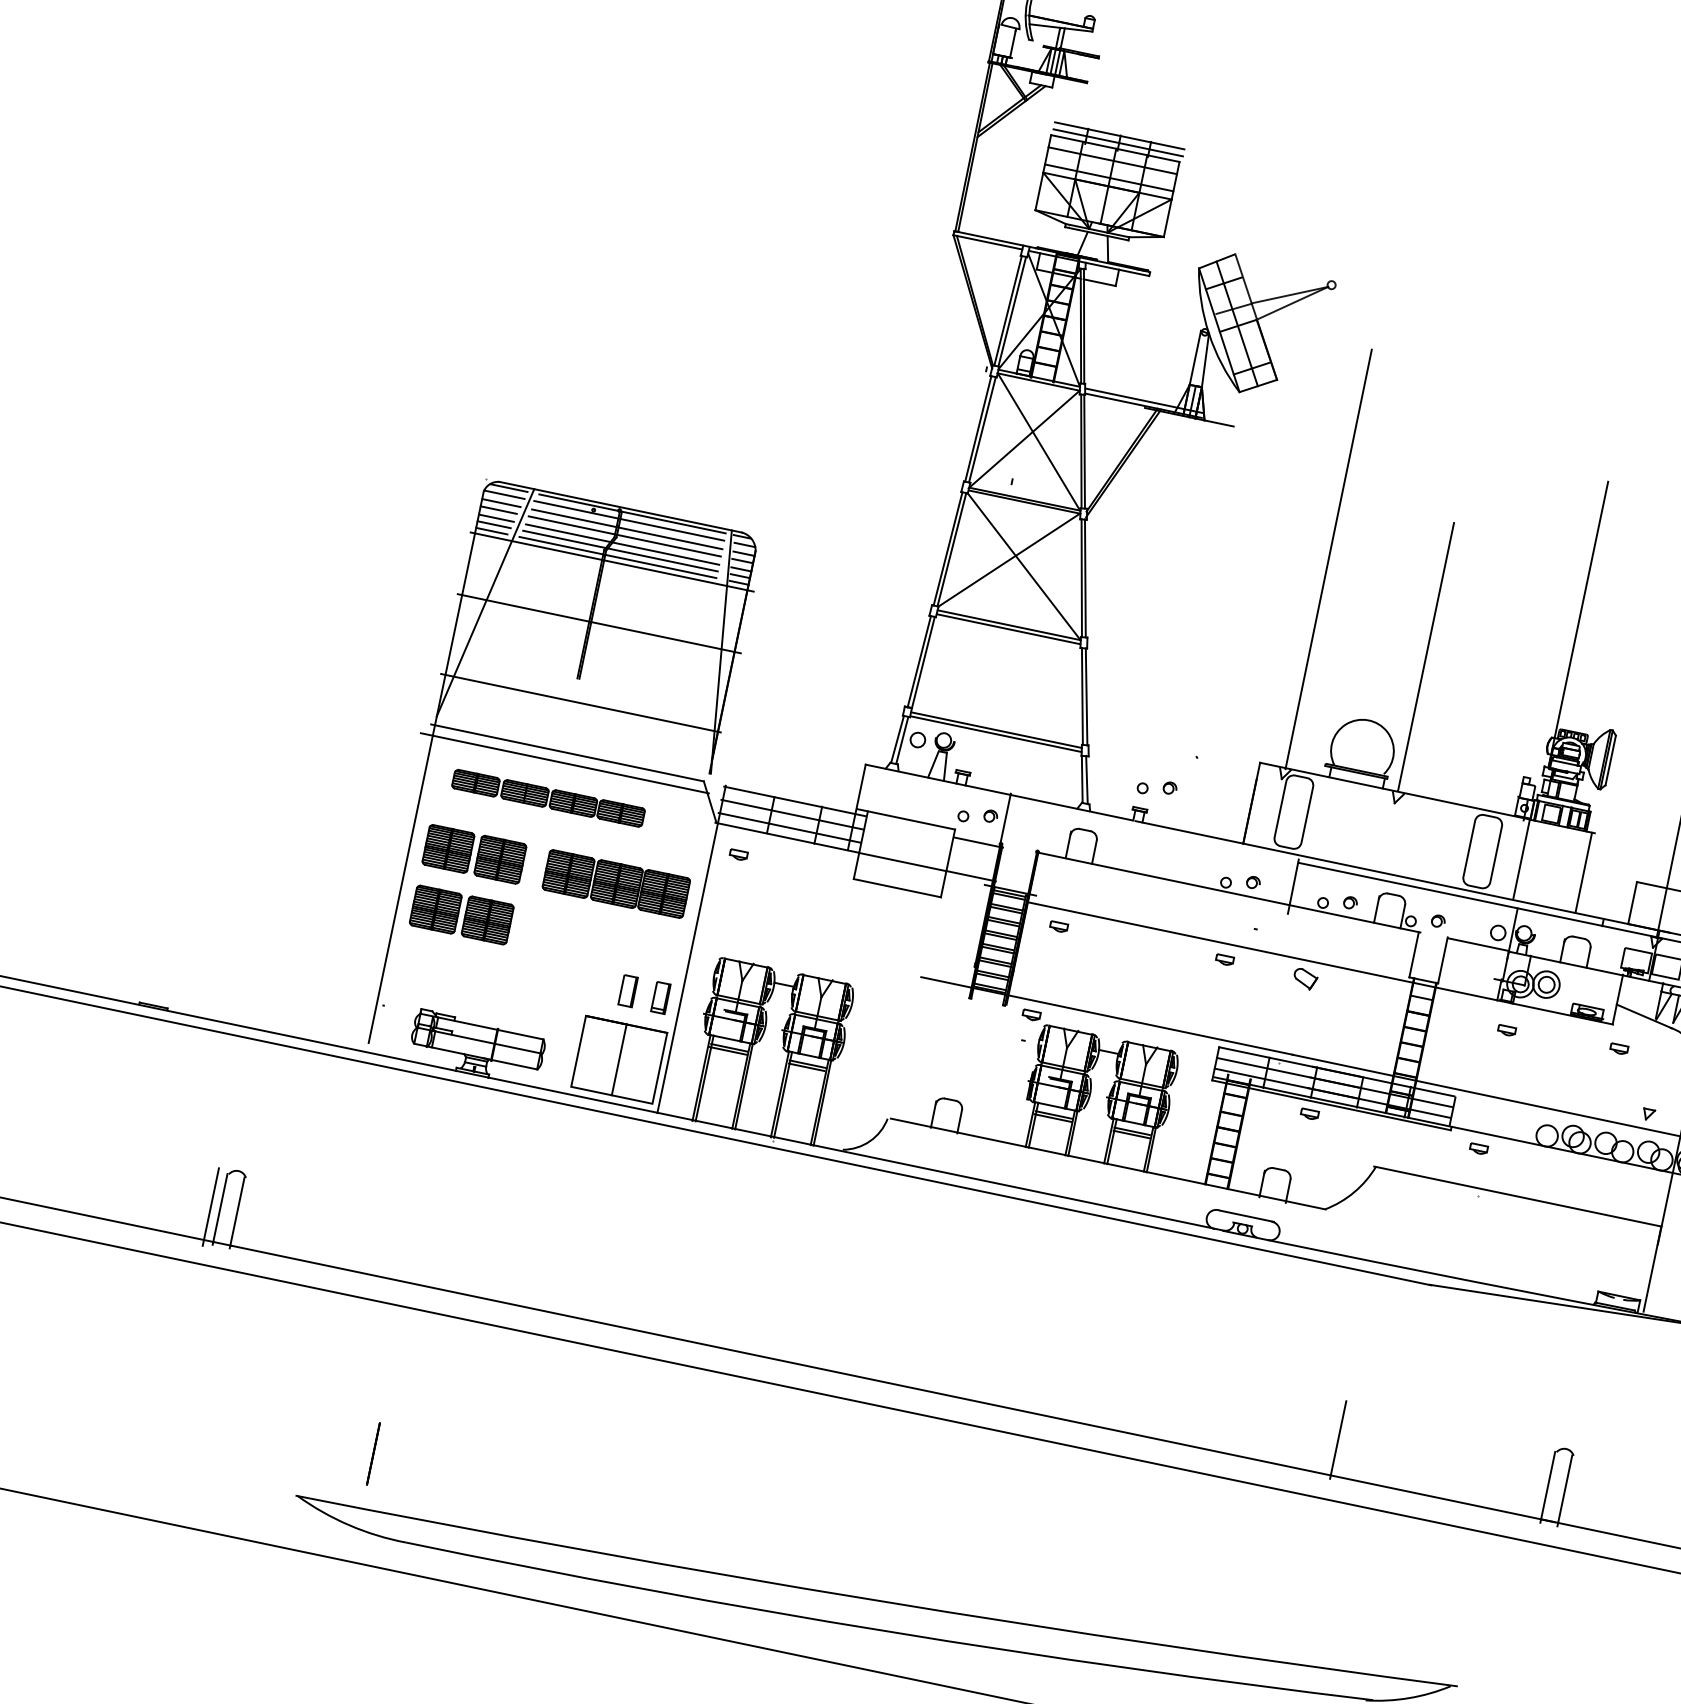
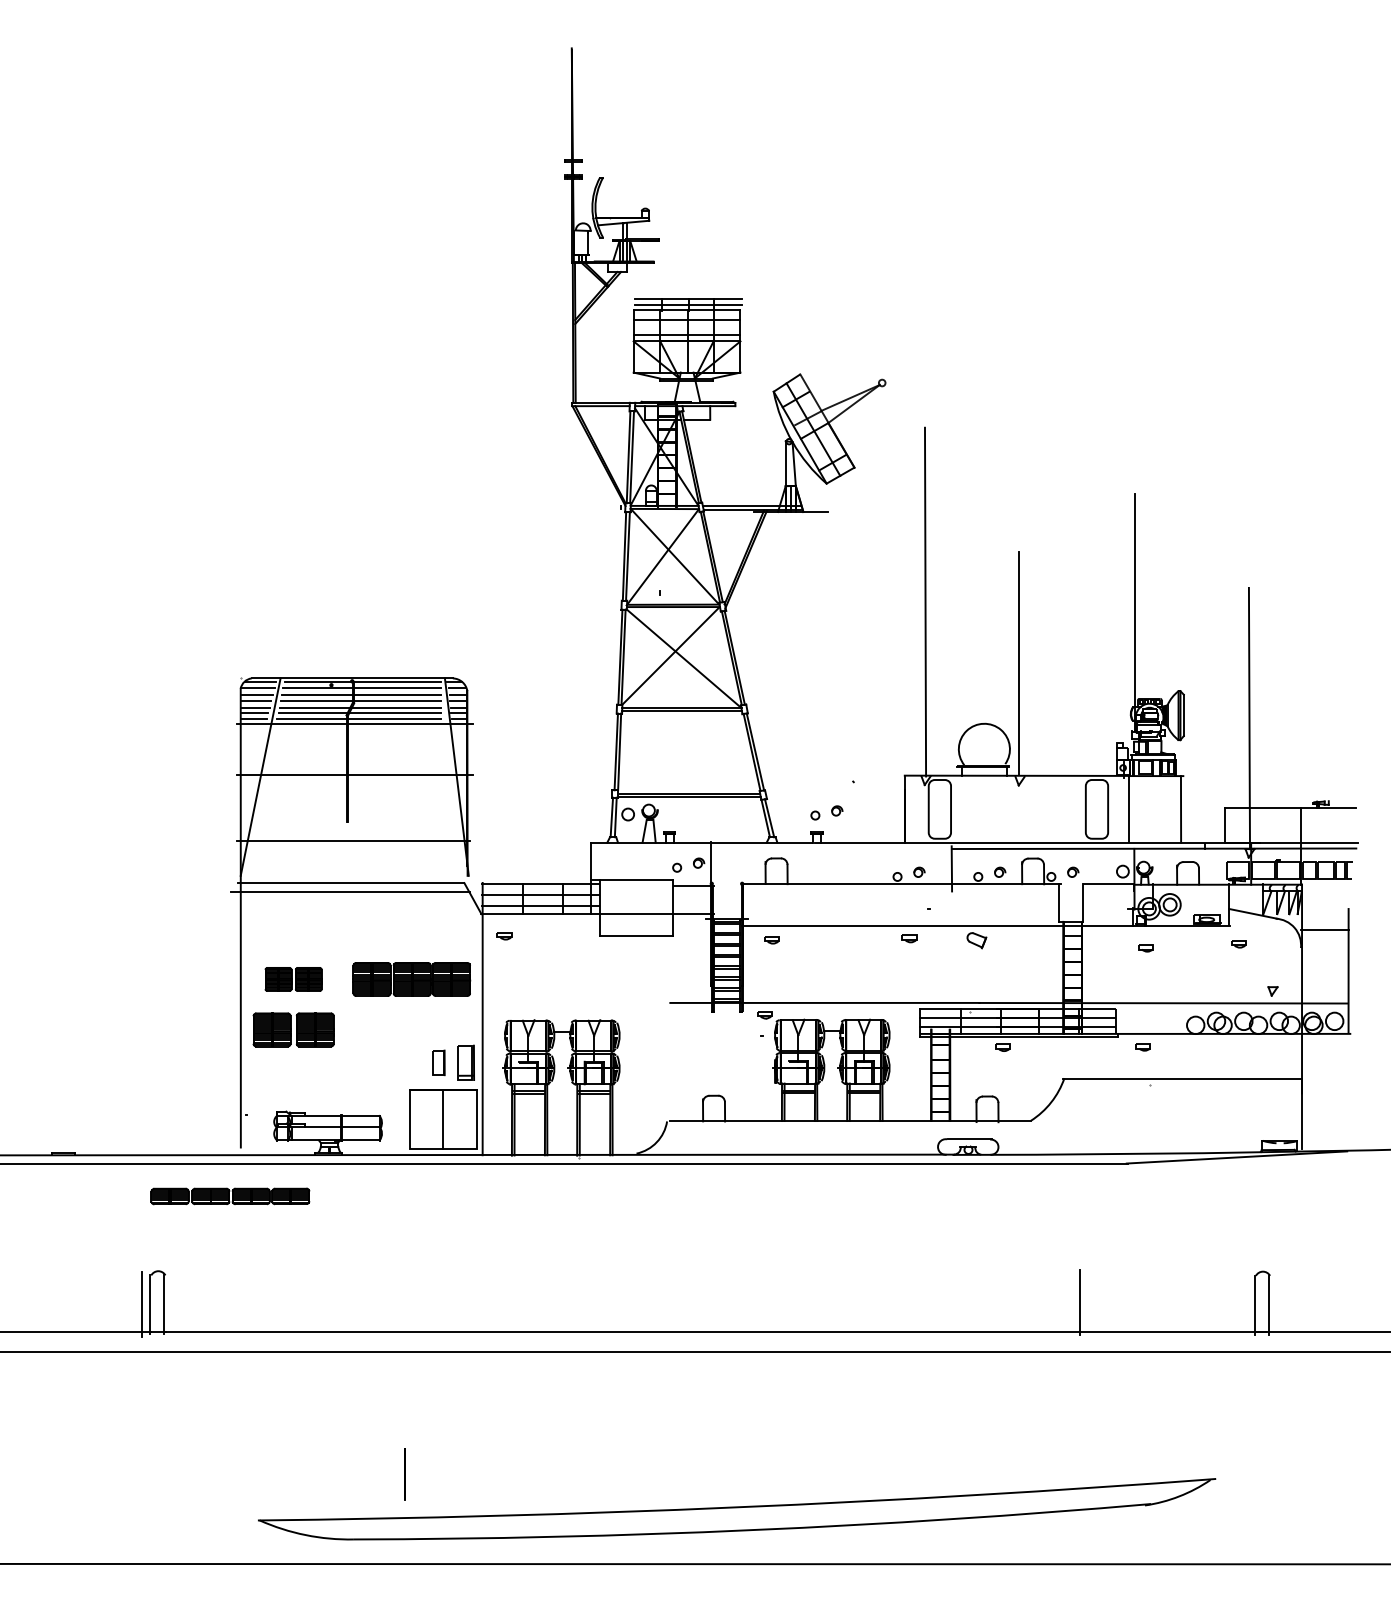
part: (548, 798) -> (230, 1196), moved
part: (474, 854) -> (293, 979), size x0.7
part: (661, 997) -> (466, 1062), size x1.4
line: (372, 1454) -> (404, 1474), moved

